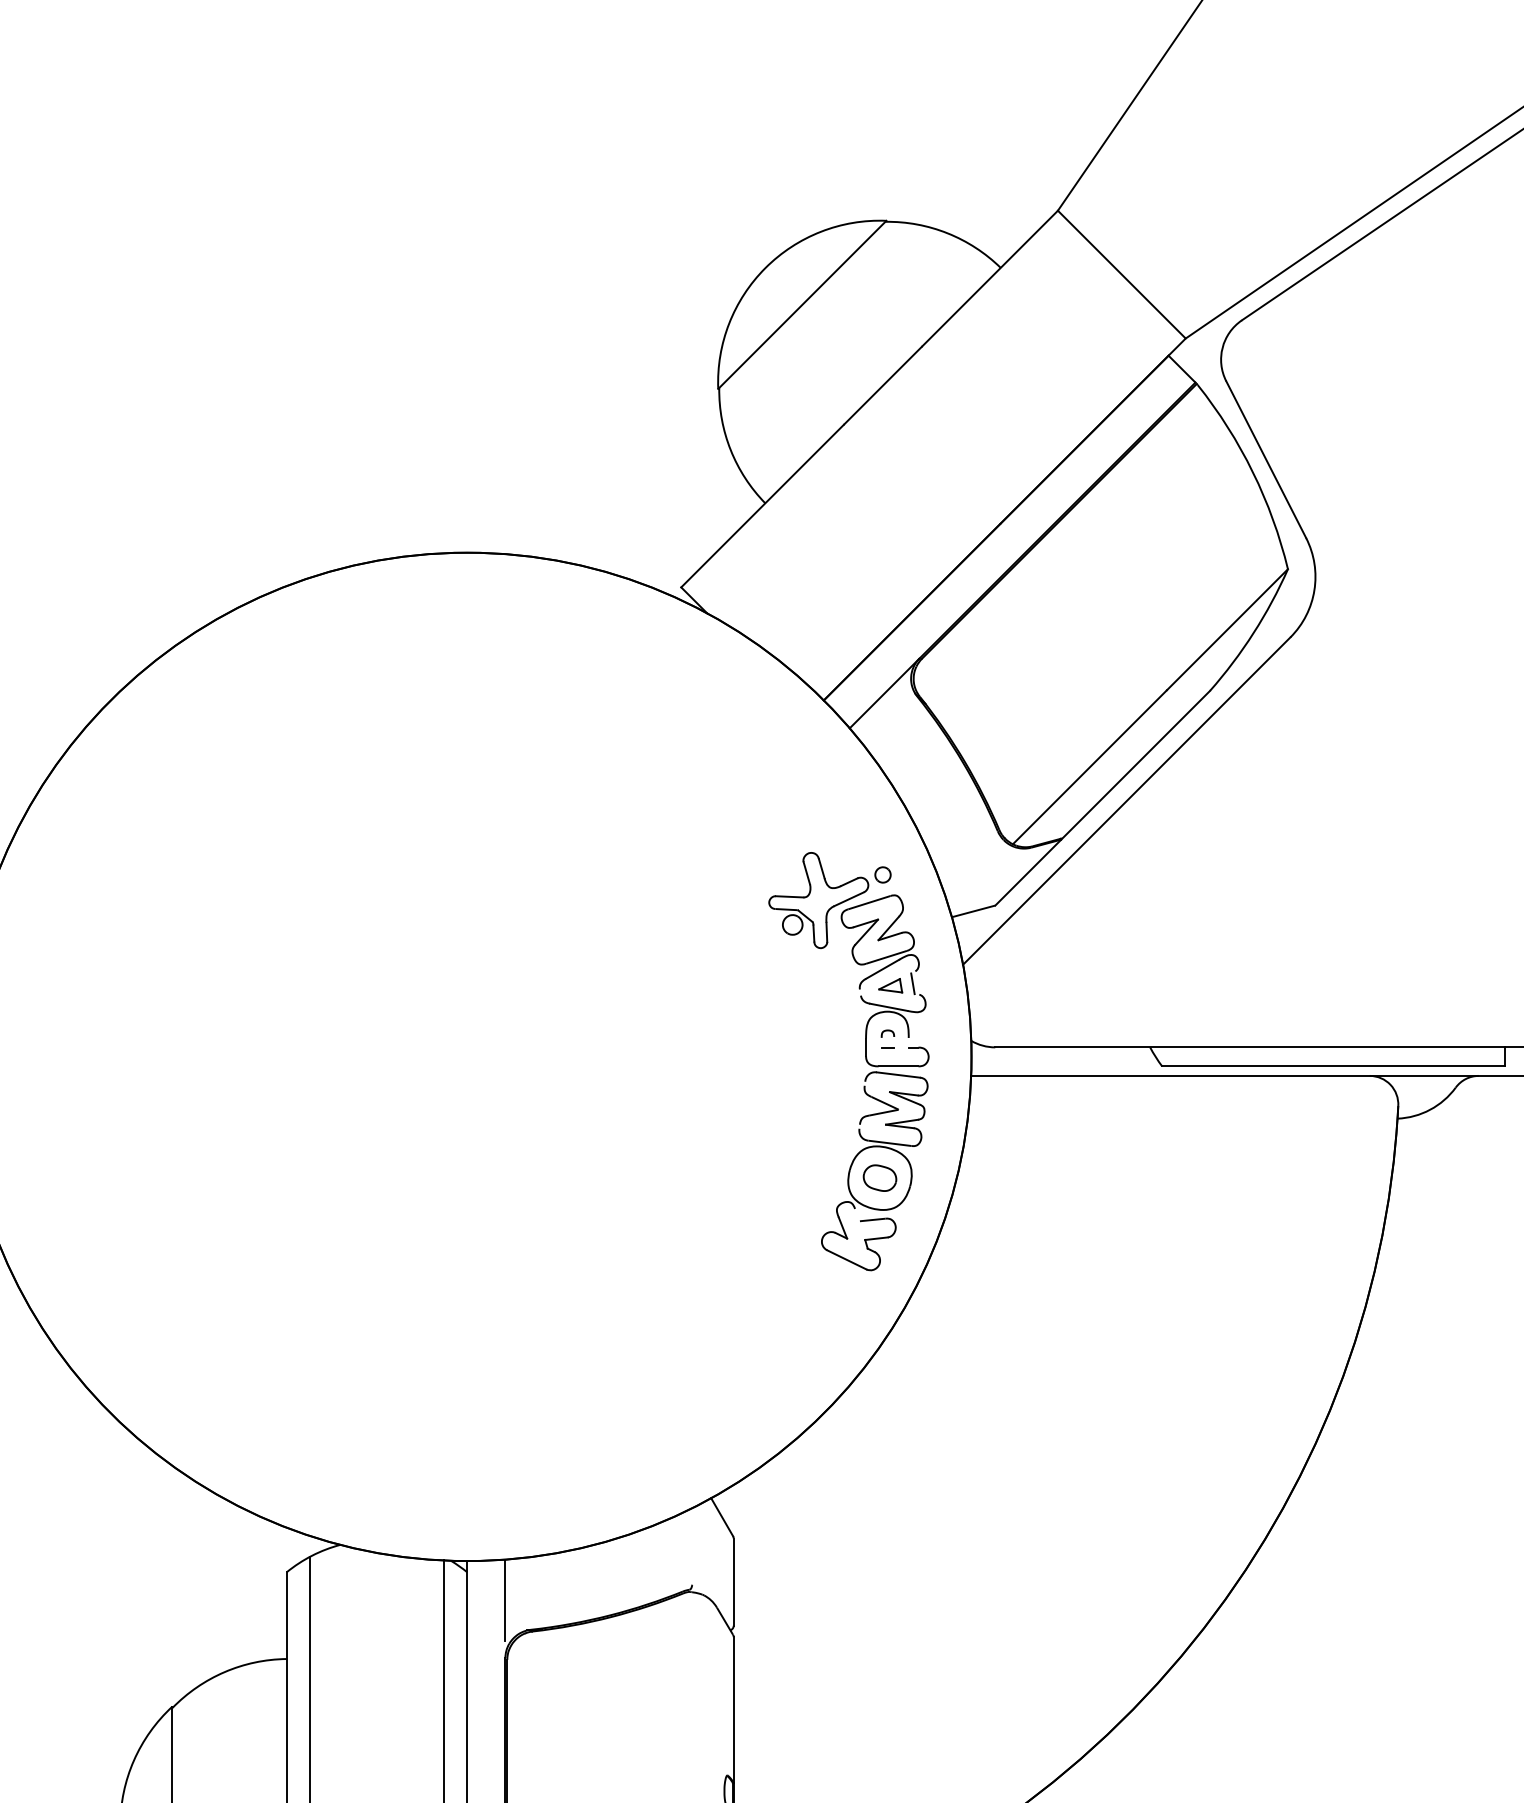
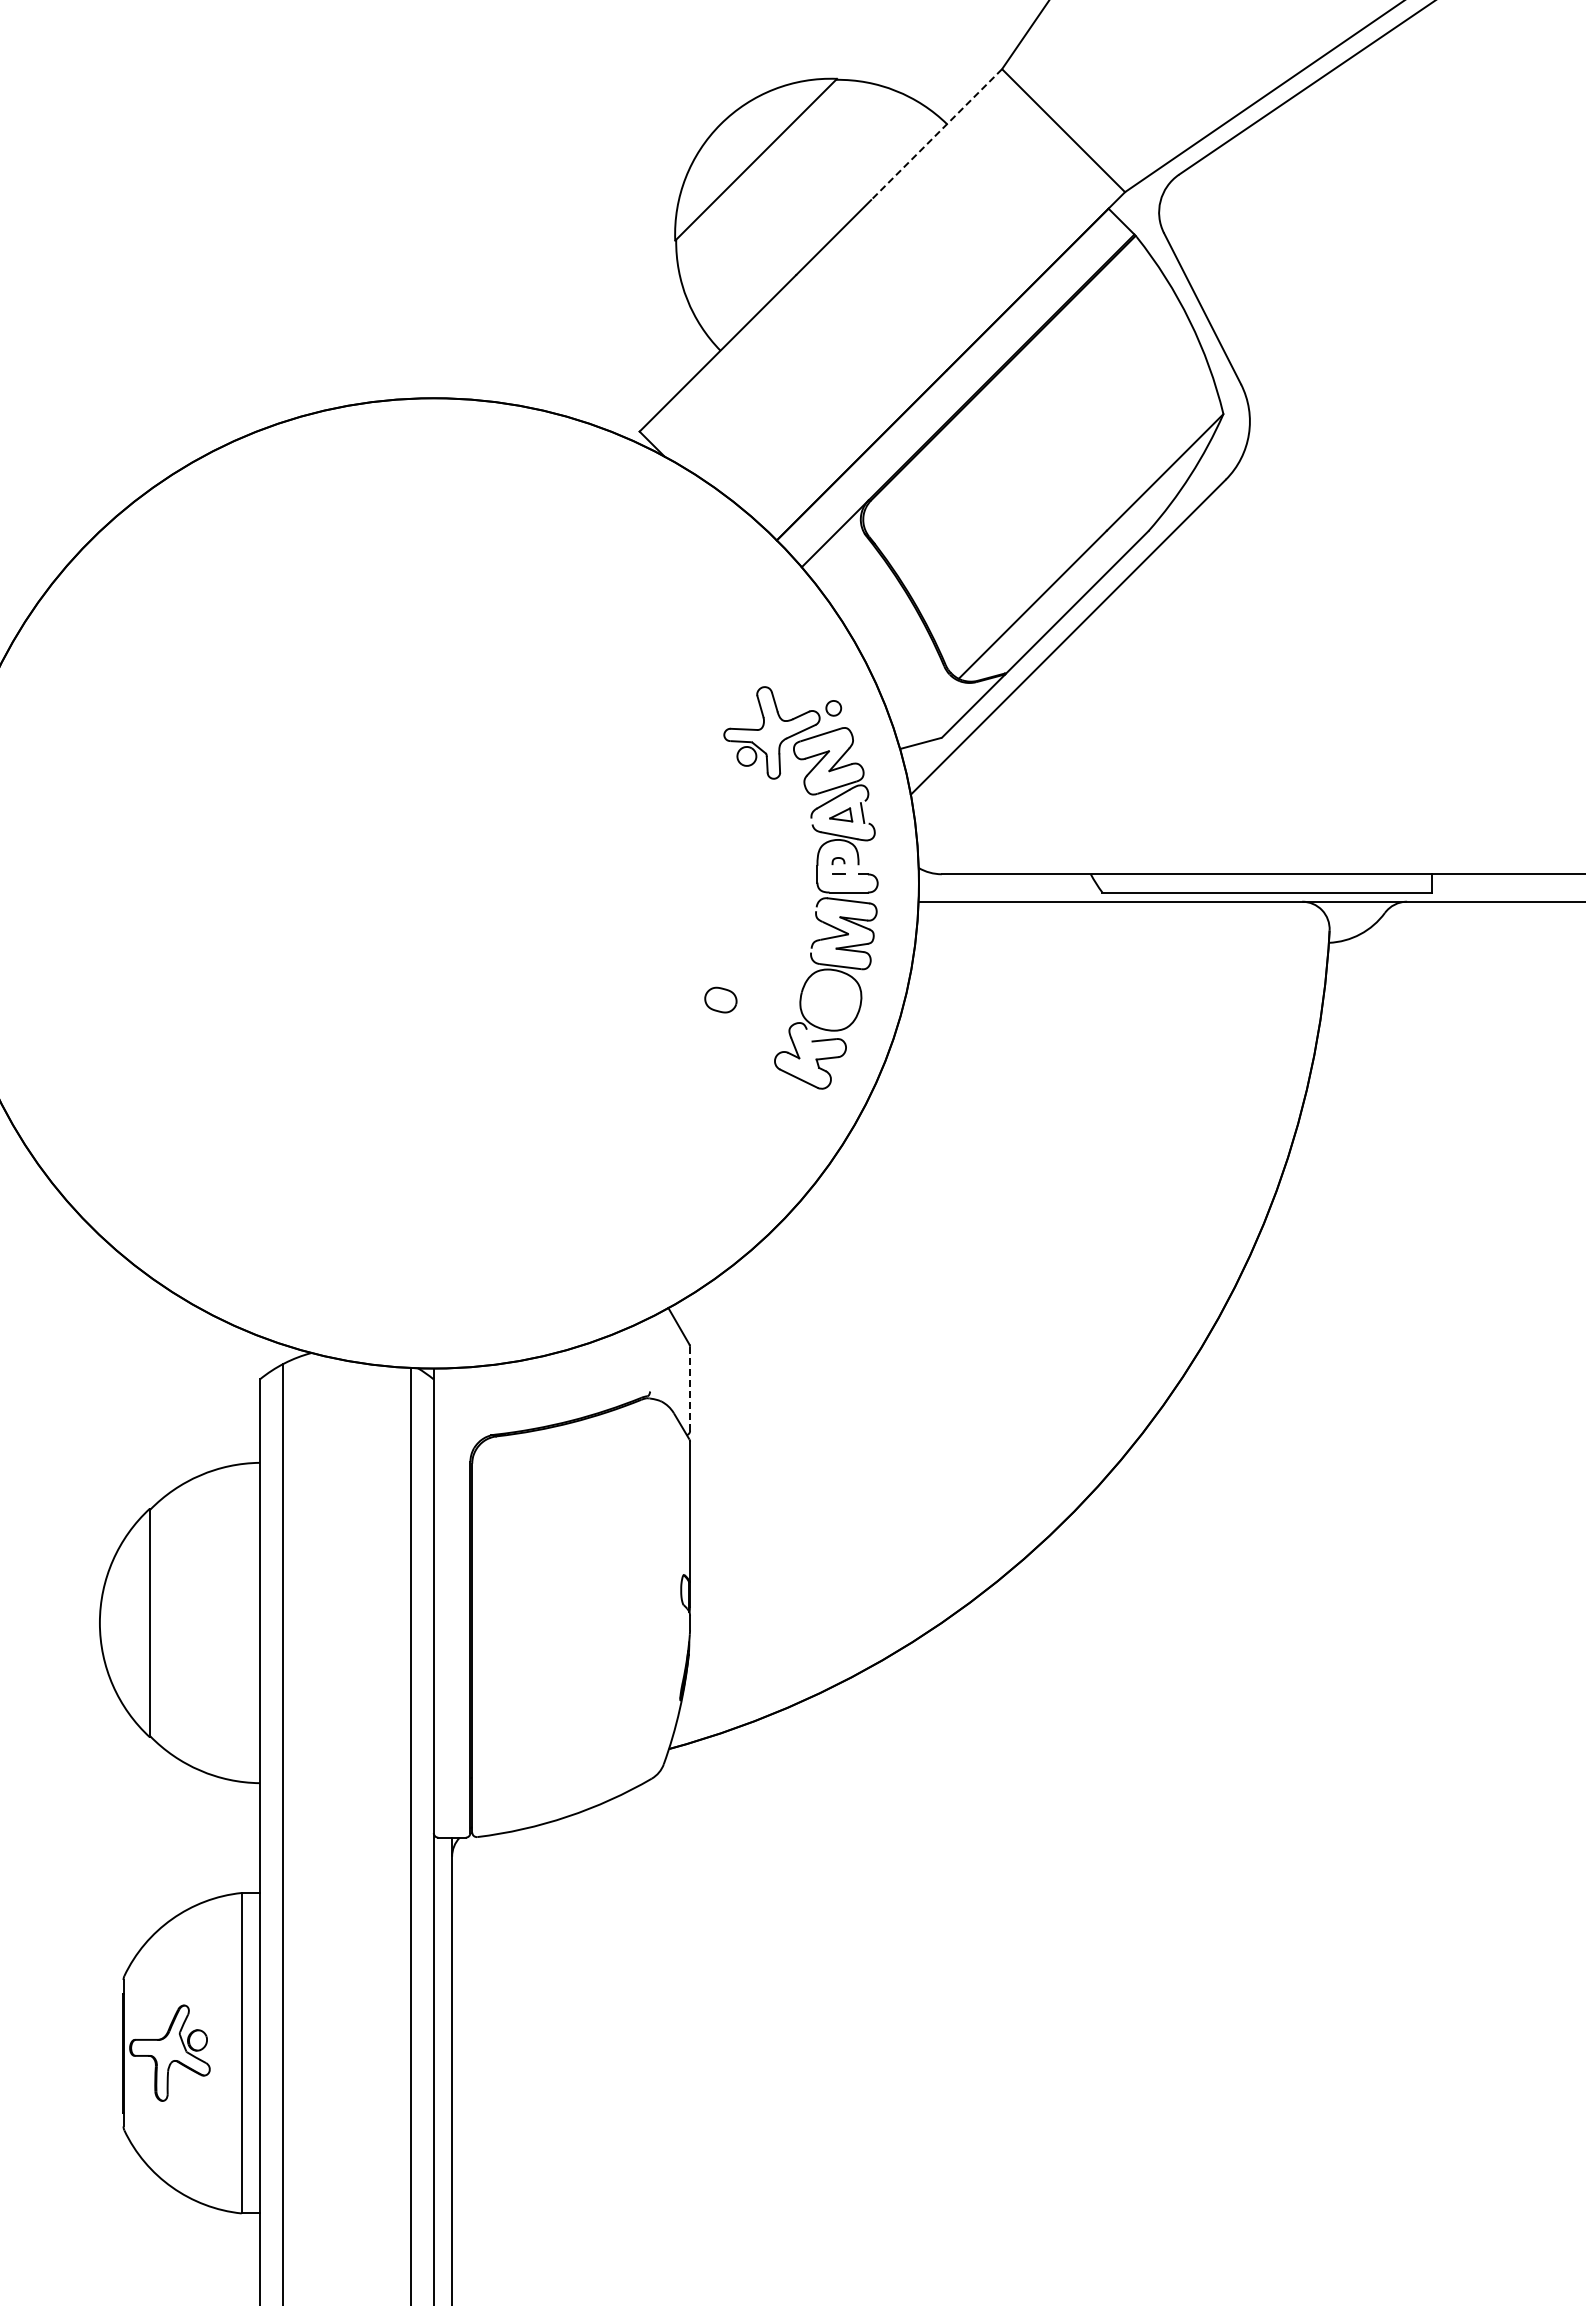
line: (989, 278) -> (936, 134), solid -> dashed
part: (879, 1177) -> (720, 999), moved
line: (734, 1581) -> (690, 1388), solid -> dashed
line: (505, 1600) -> (470, 1406), removed

